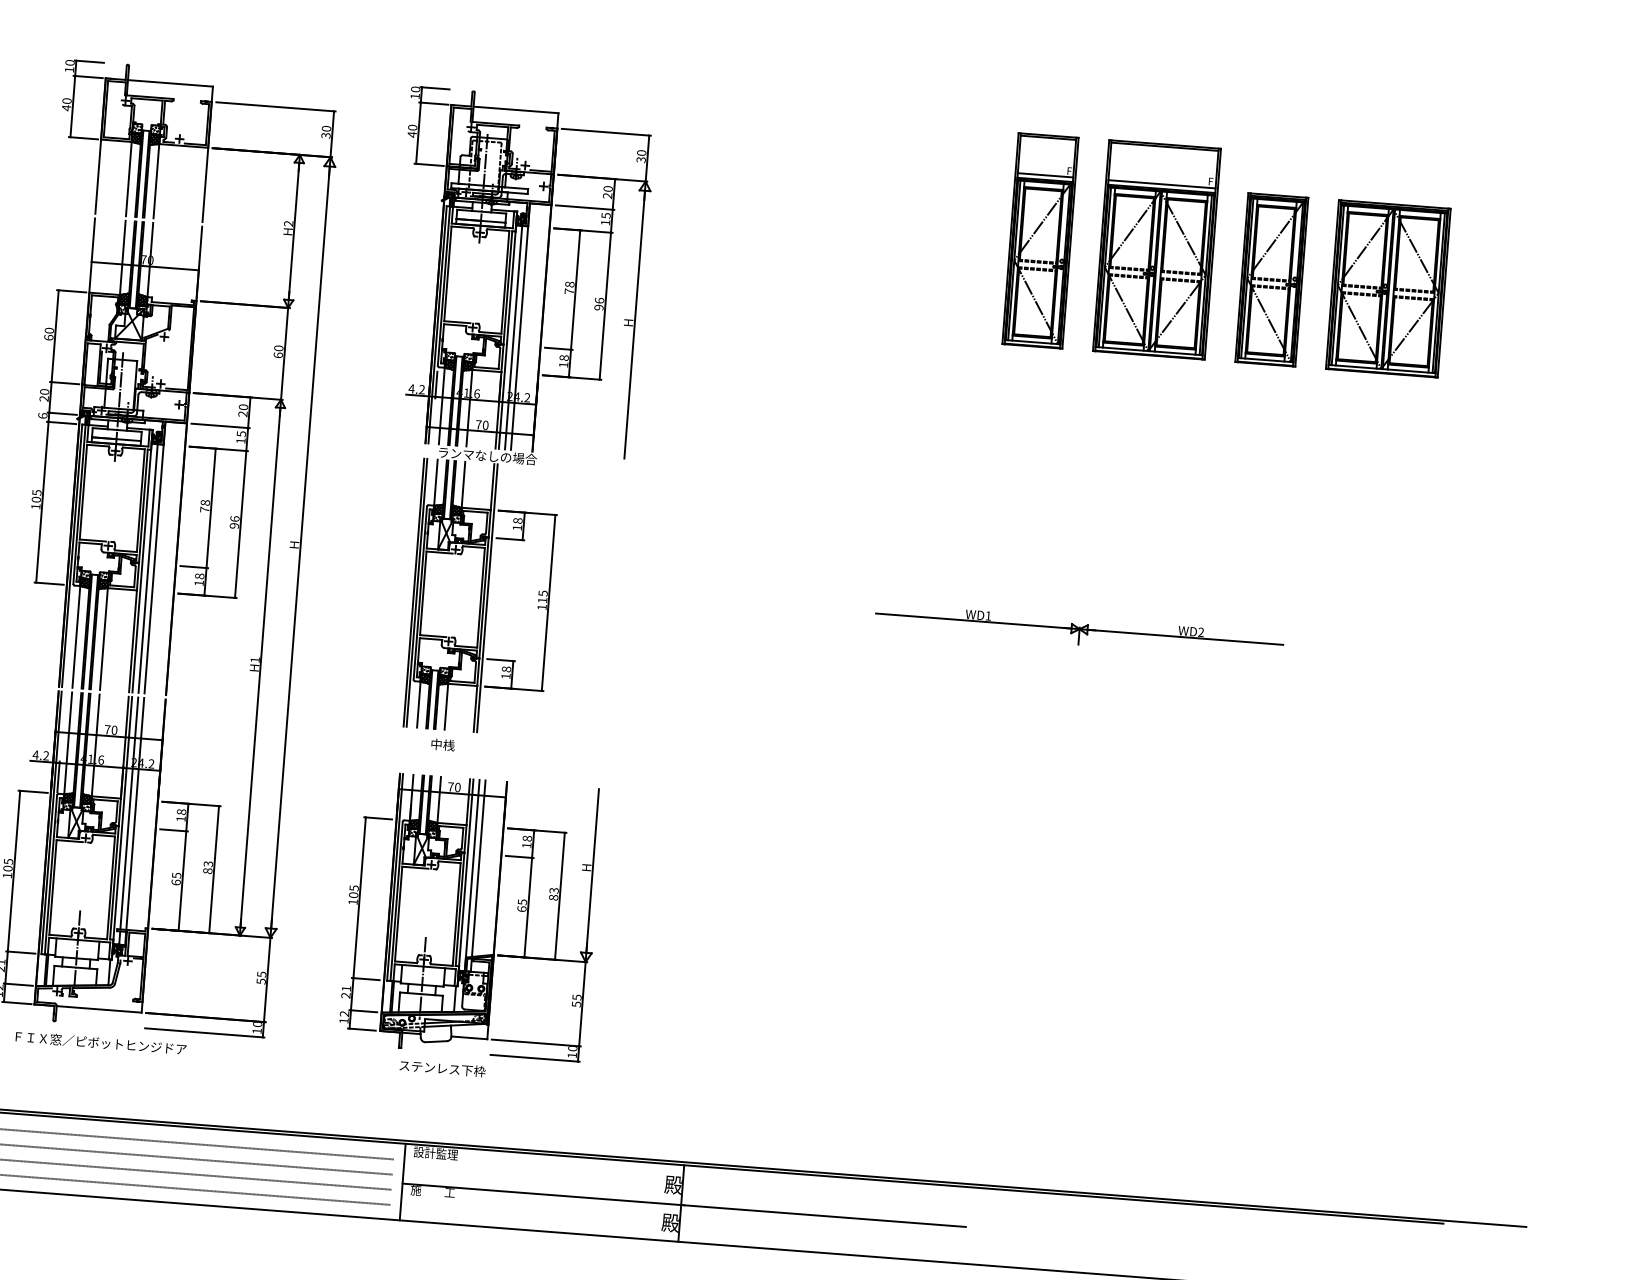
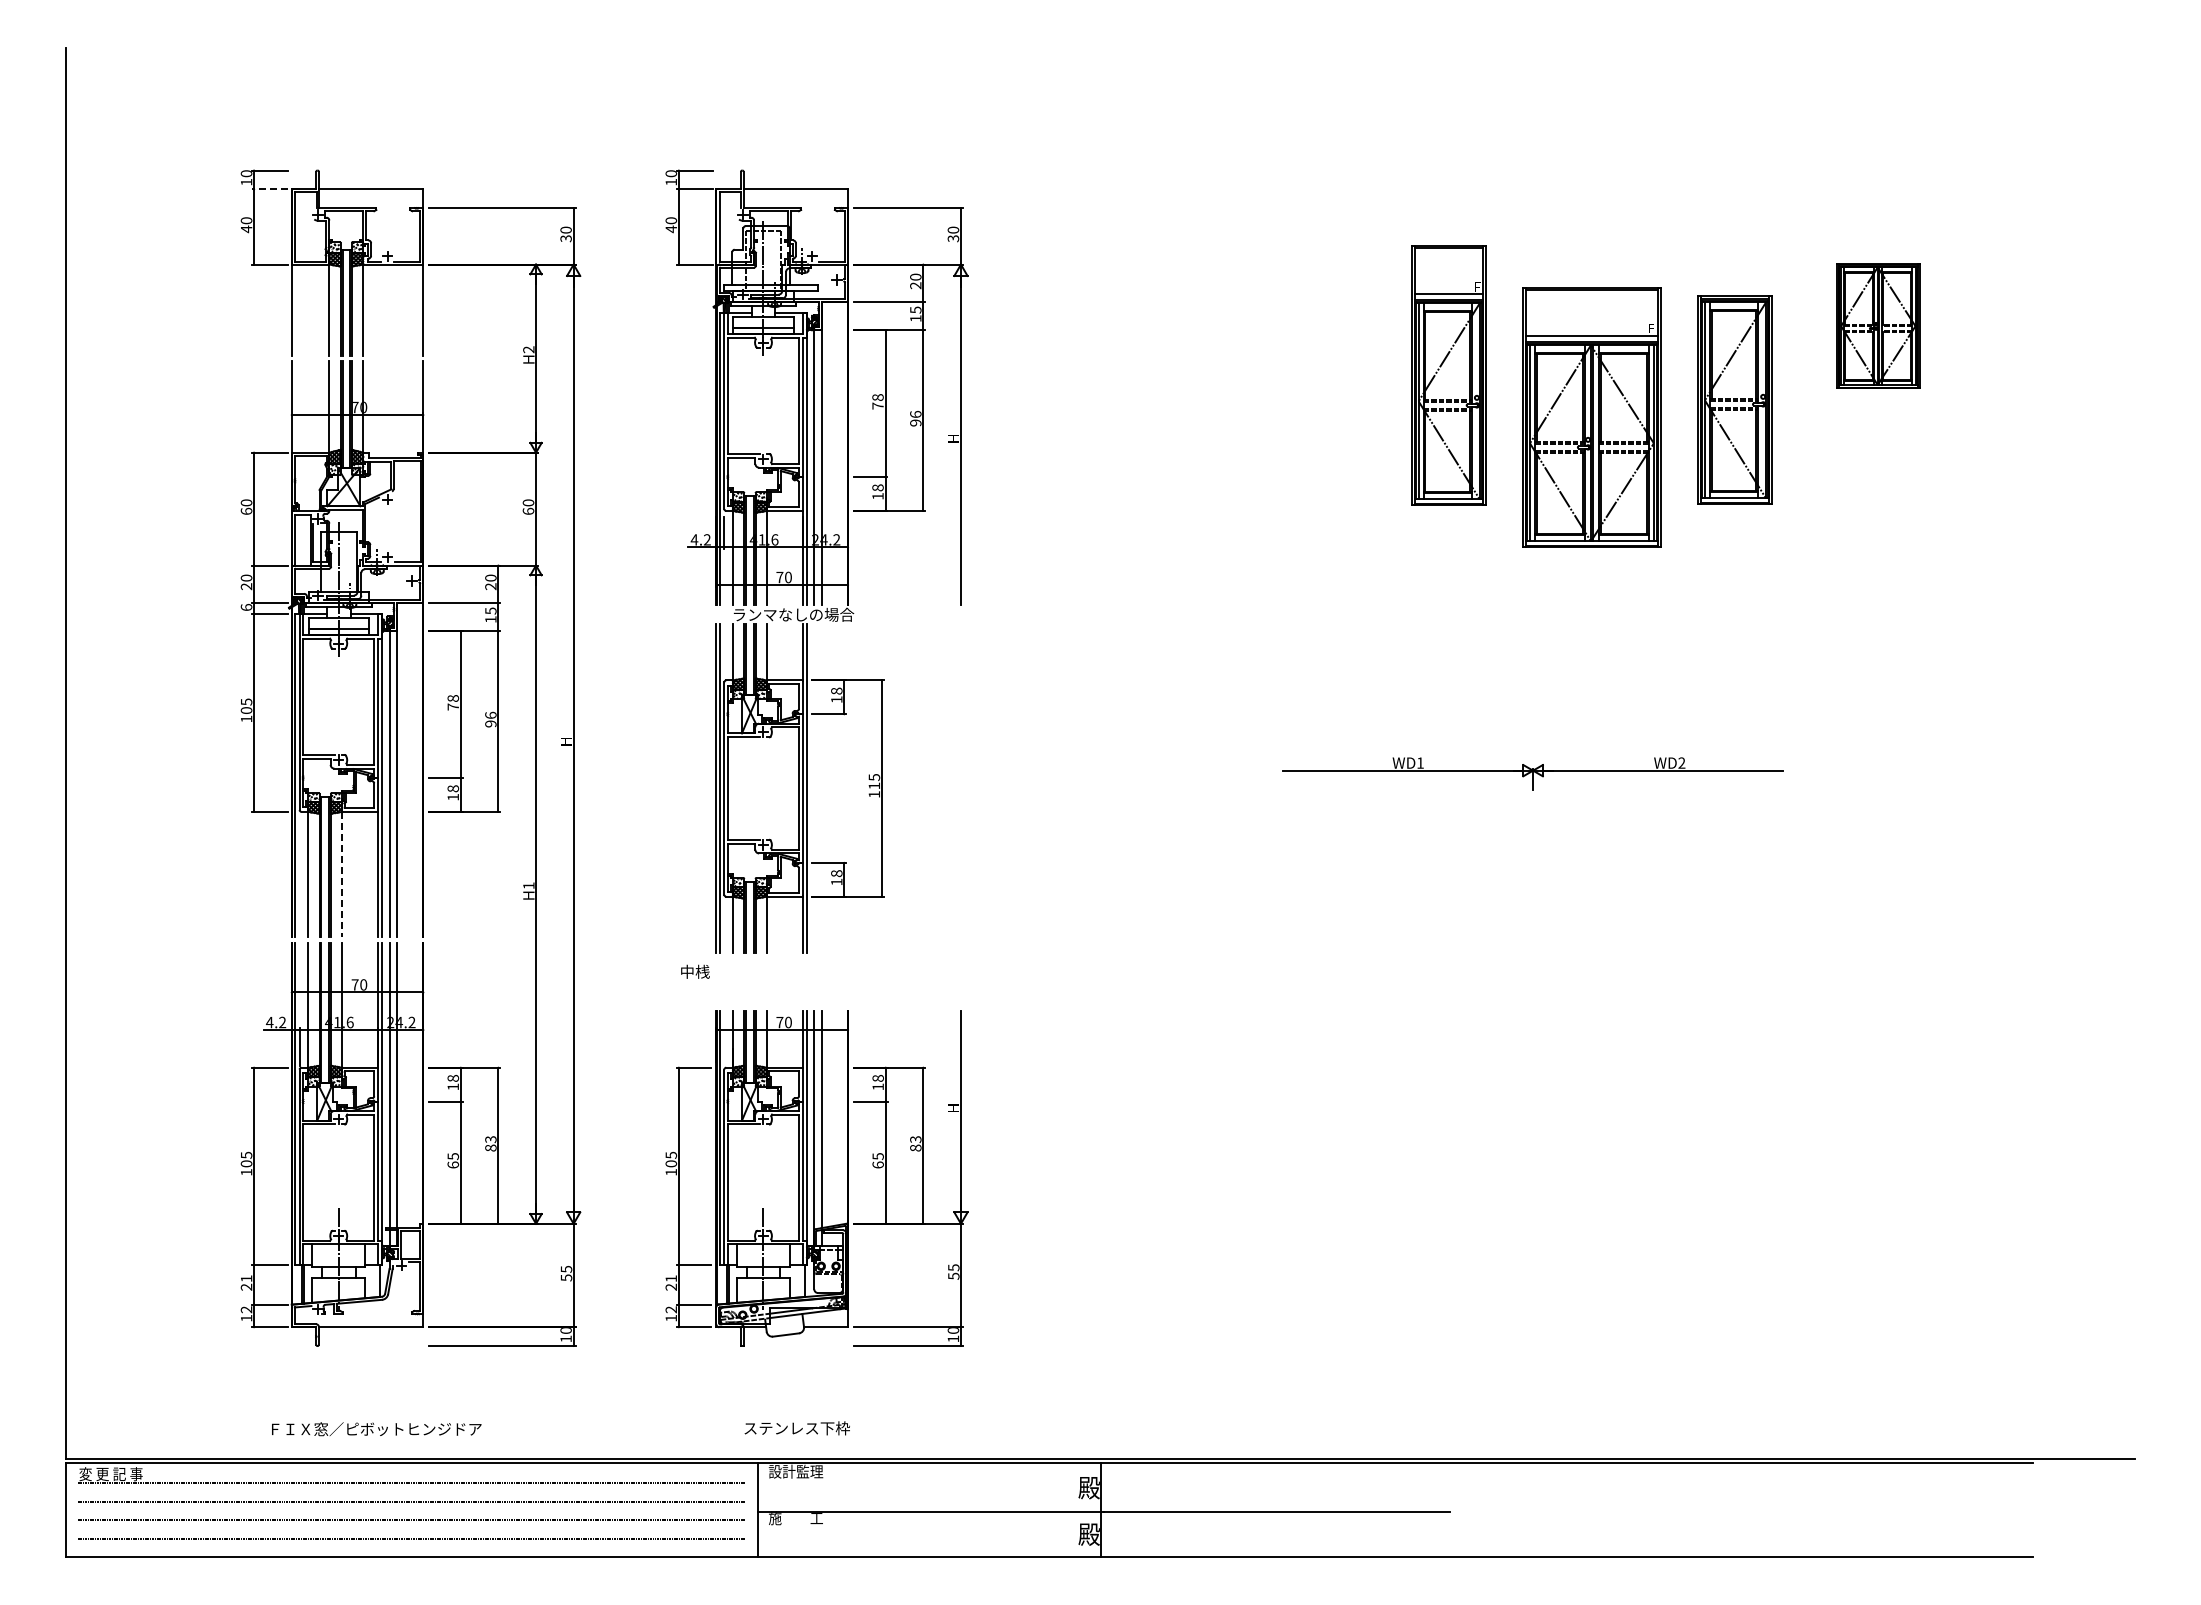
line: (88, 77) -> (270, 189), solid -> dashed
part: (1040, 241) -> (1448, 375), moved
part: (1156, 250) -> (1591, 417), moved
part: (1271, 279) -> (1734, 399), moved
part: (1388, 288) -> (1878, 325), size x0.6
line: (104, 639) -> (342, 874), solid -> dashed
text: (443, 744) -> (695, 971), moved
text: (100, 1043) -> (376, 1429), moved
text: (441, 1068) -> (796, 1428), moved

